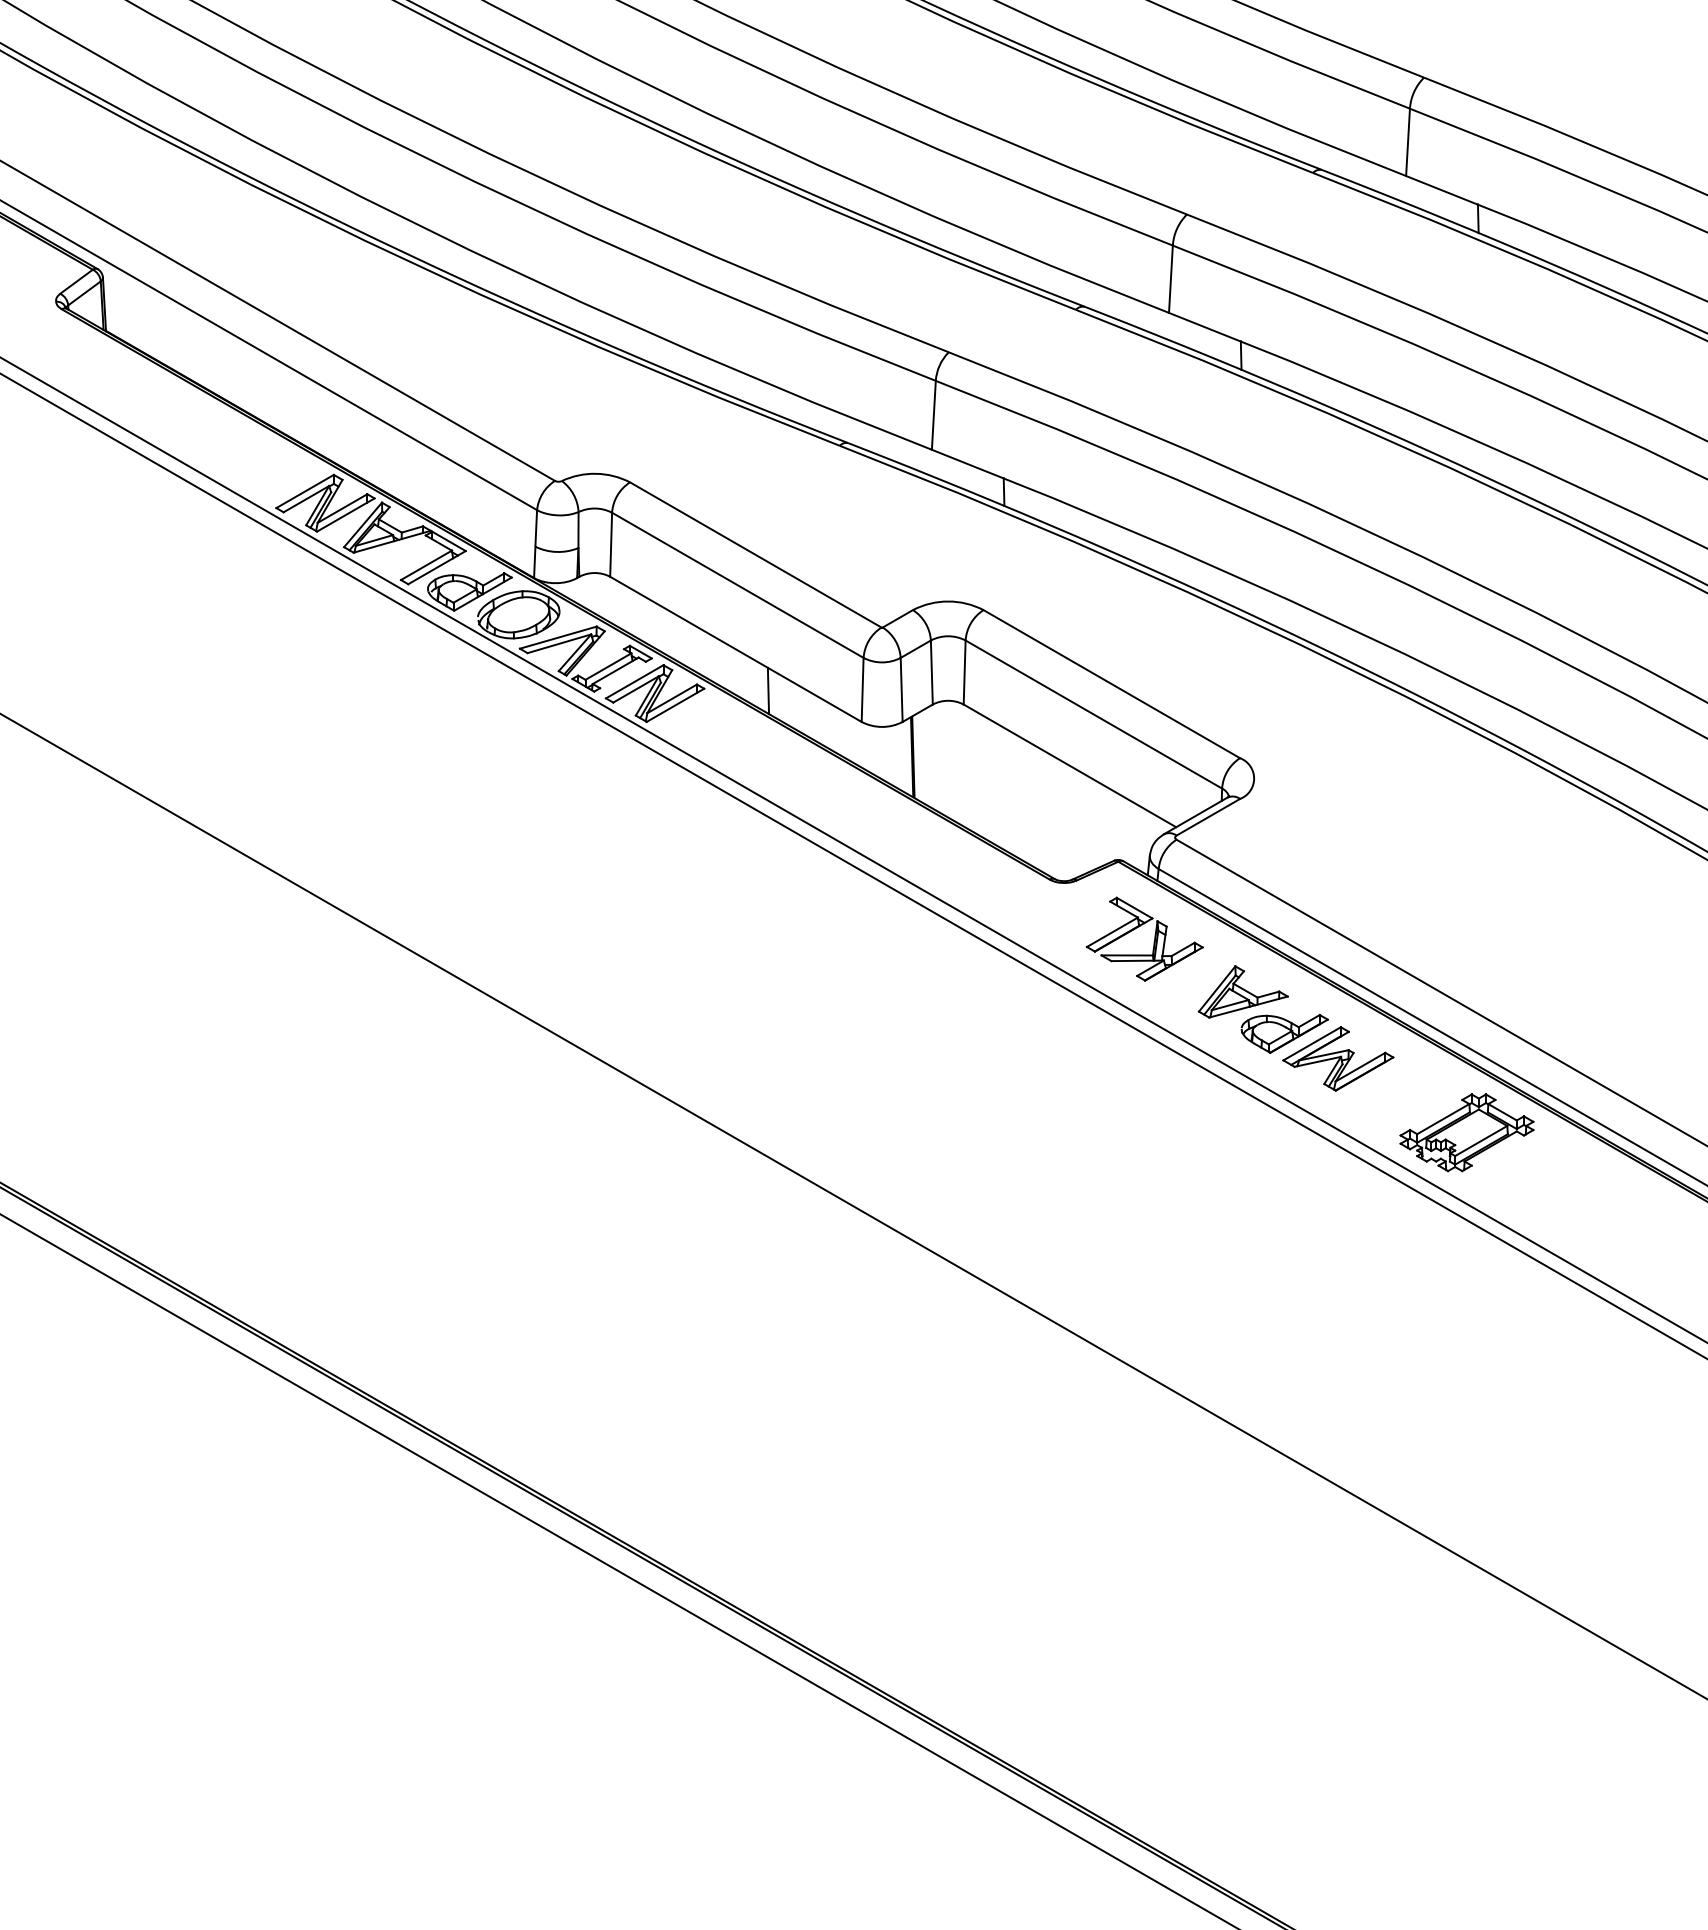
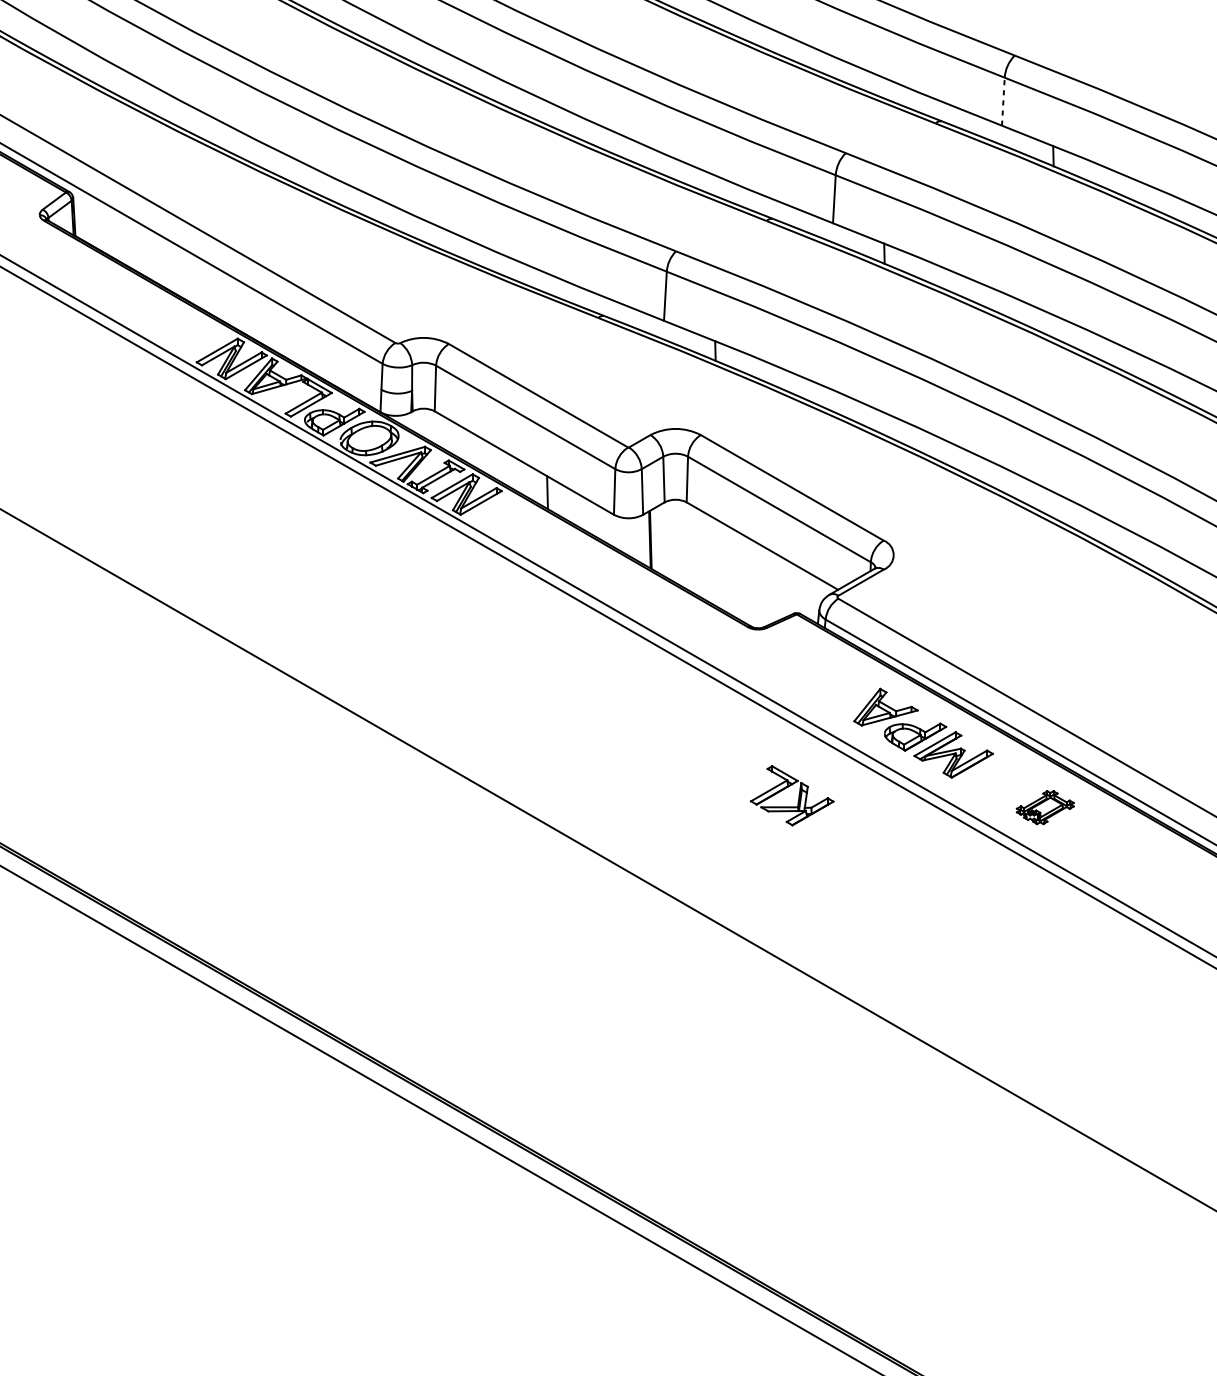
line: (1408, 142) -> (1003, 101), solid -> dashed
part: (1153, 942) -> (798, 798), moved
part: (1466, 1132) -> (1045, 807), size x0.6

